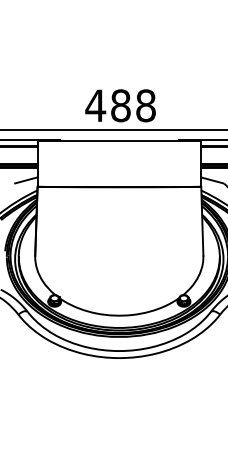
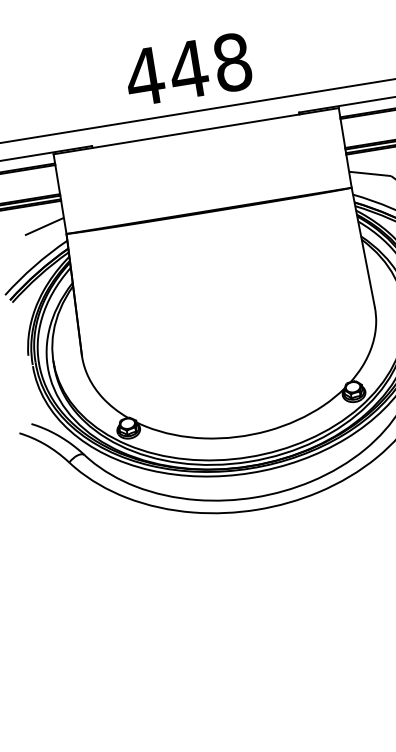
text: (120, 105) -> (188, 69), 488 -> 448

